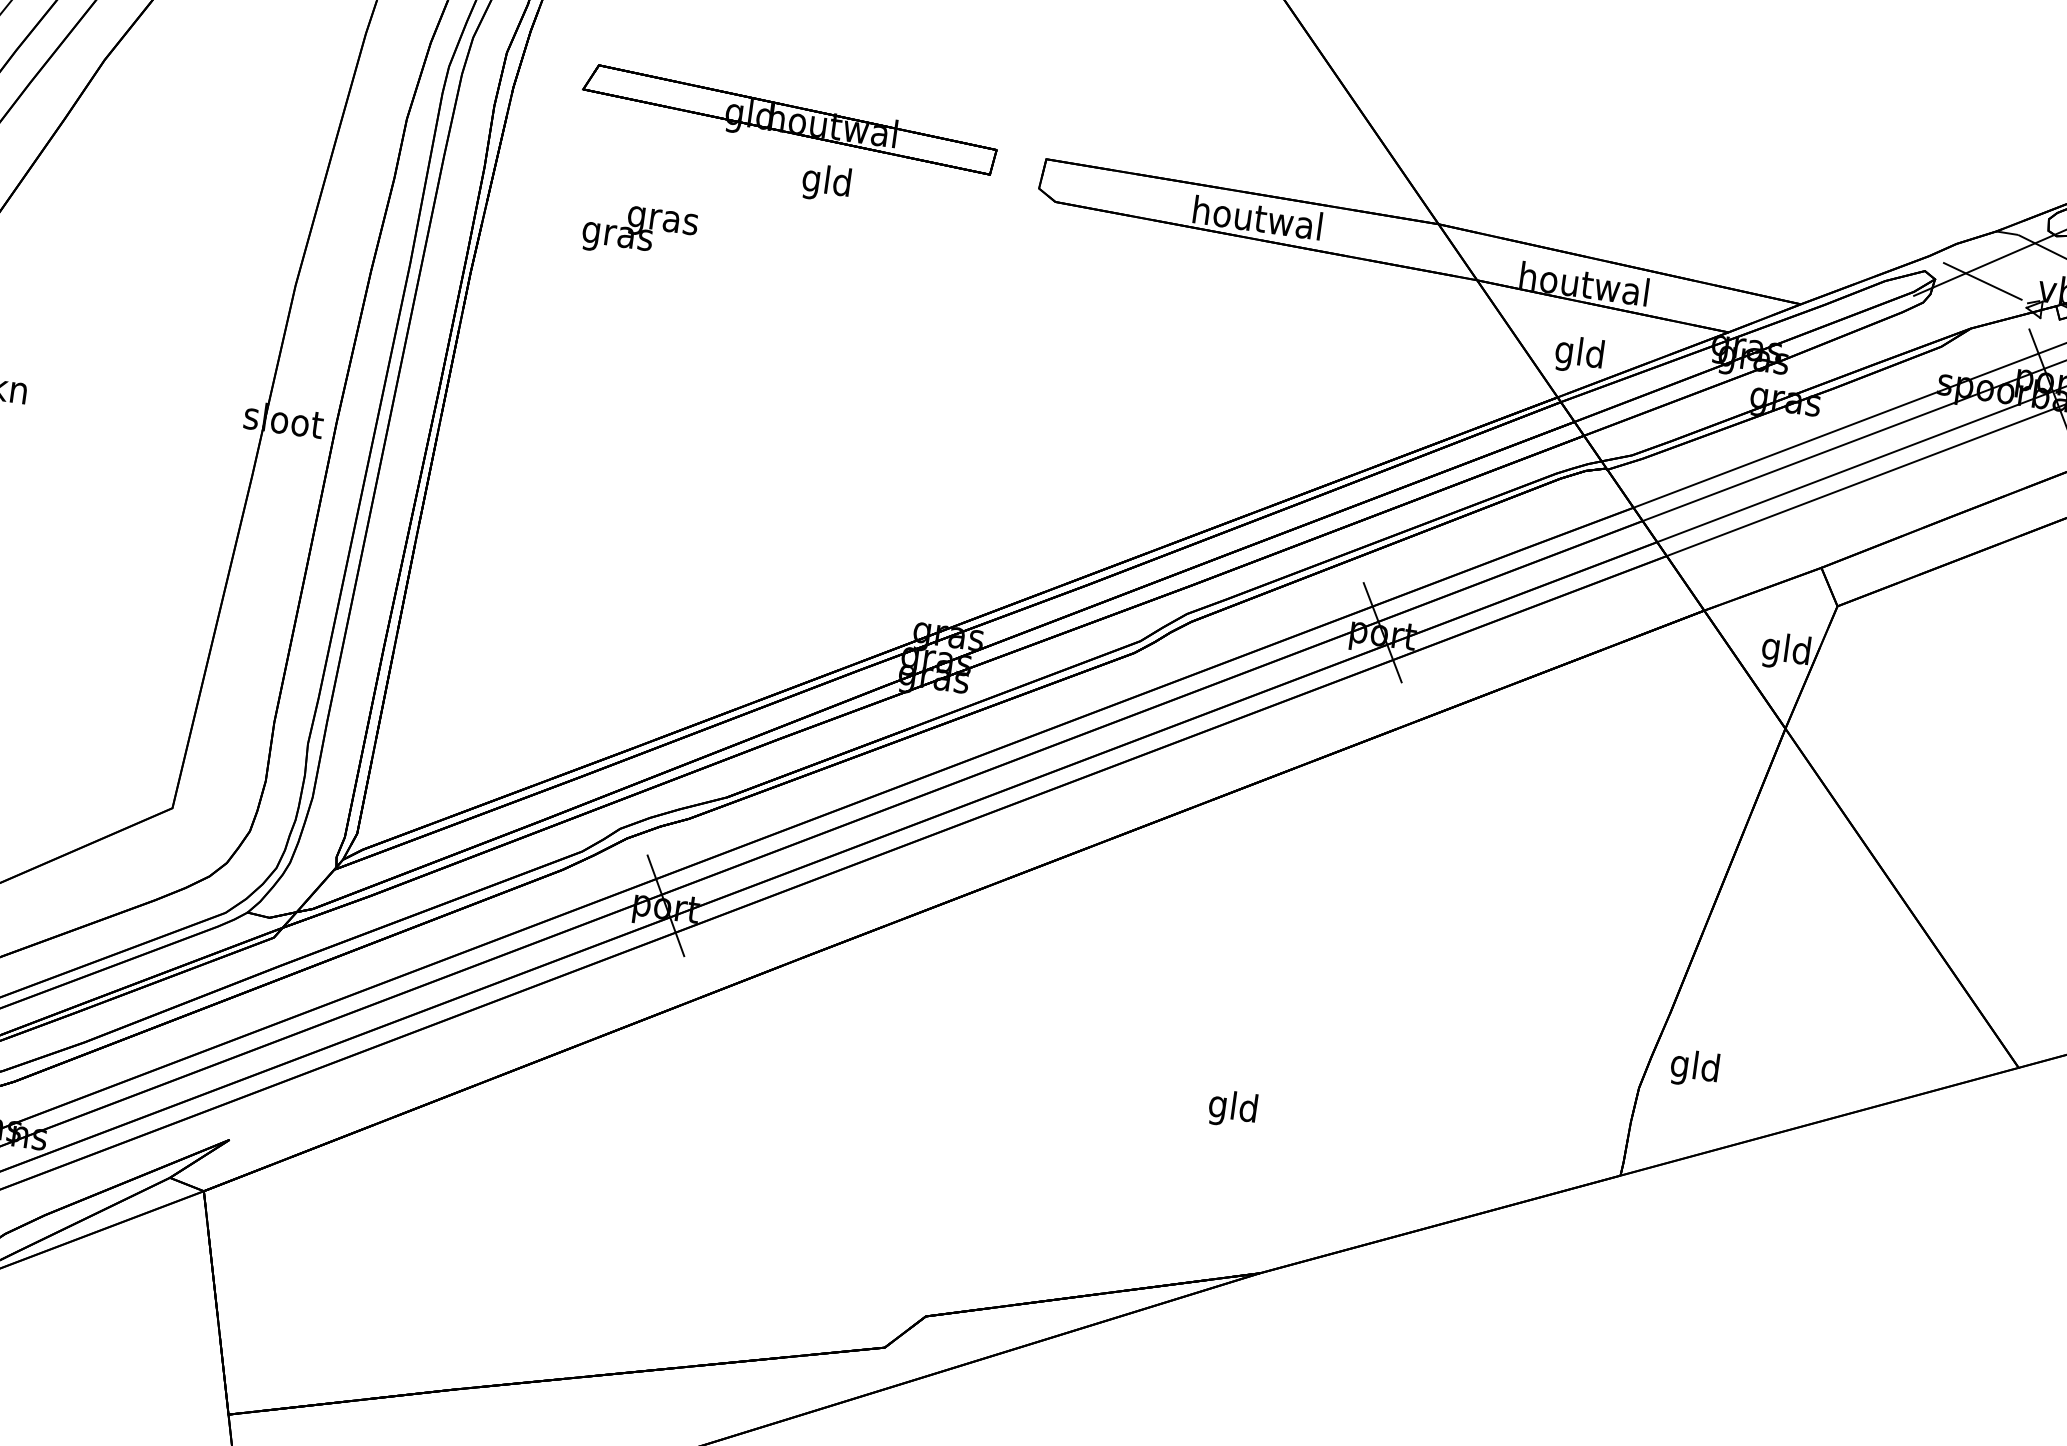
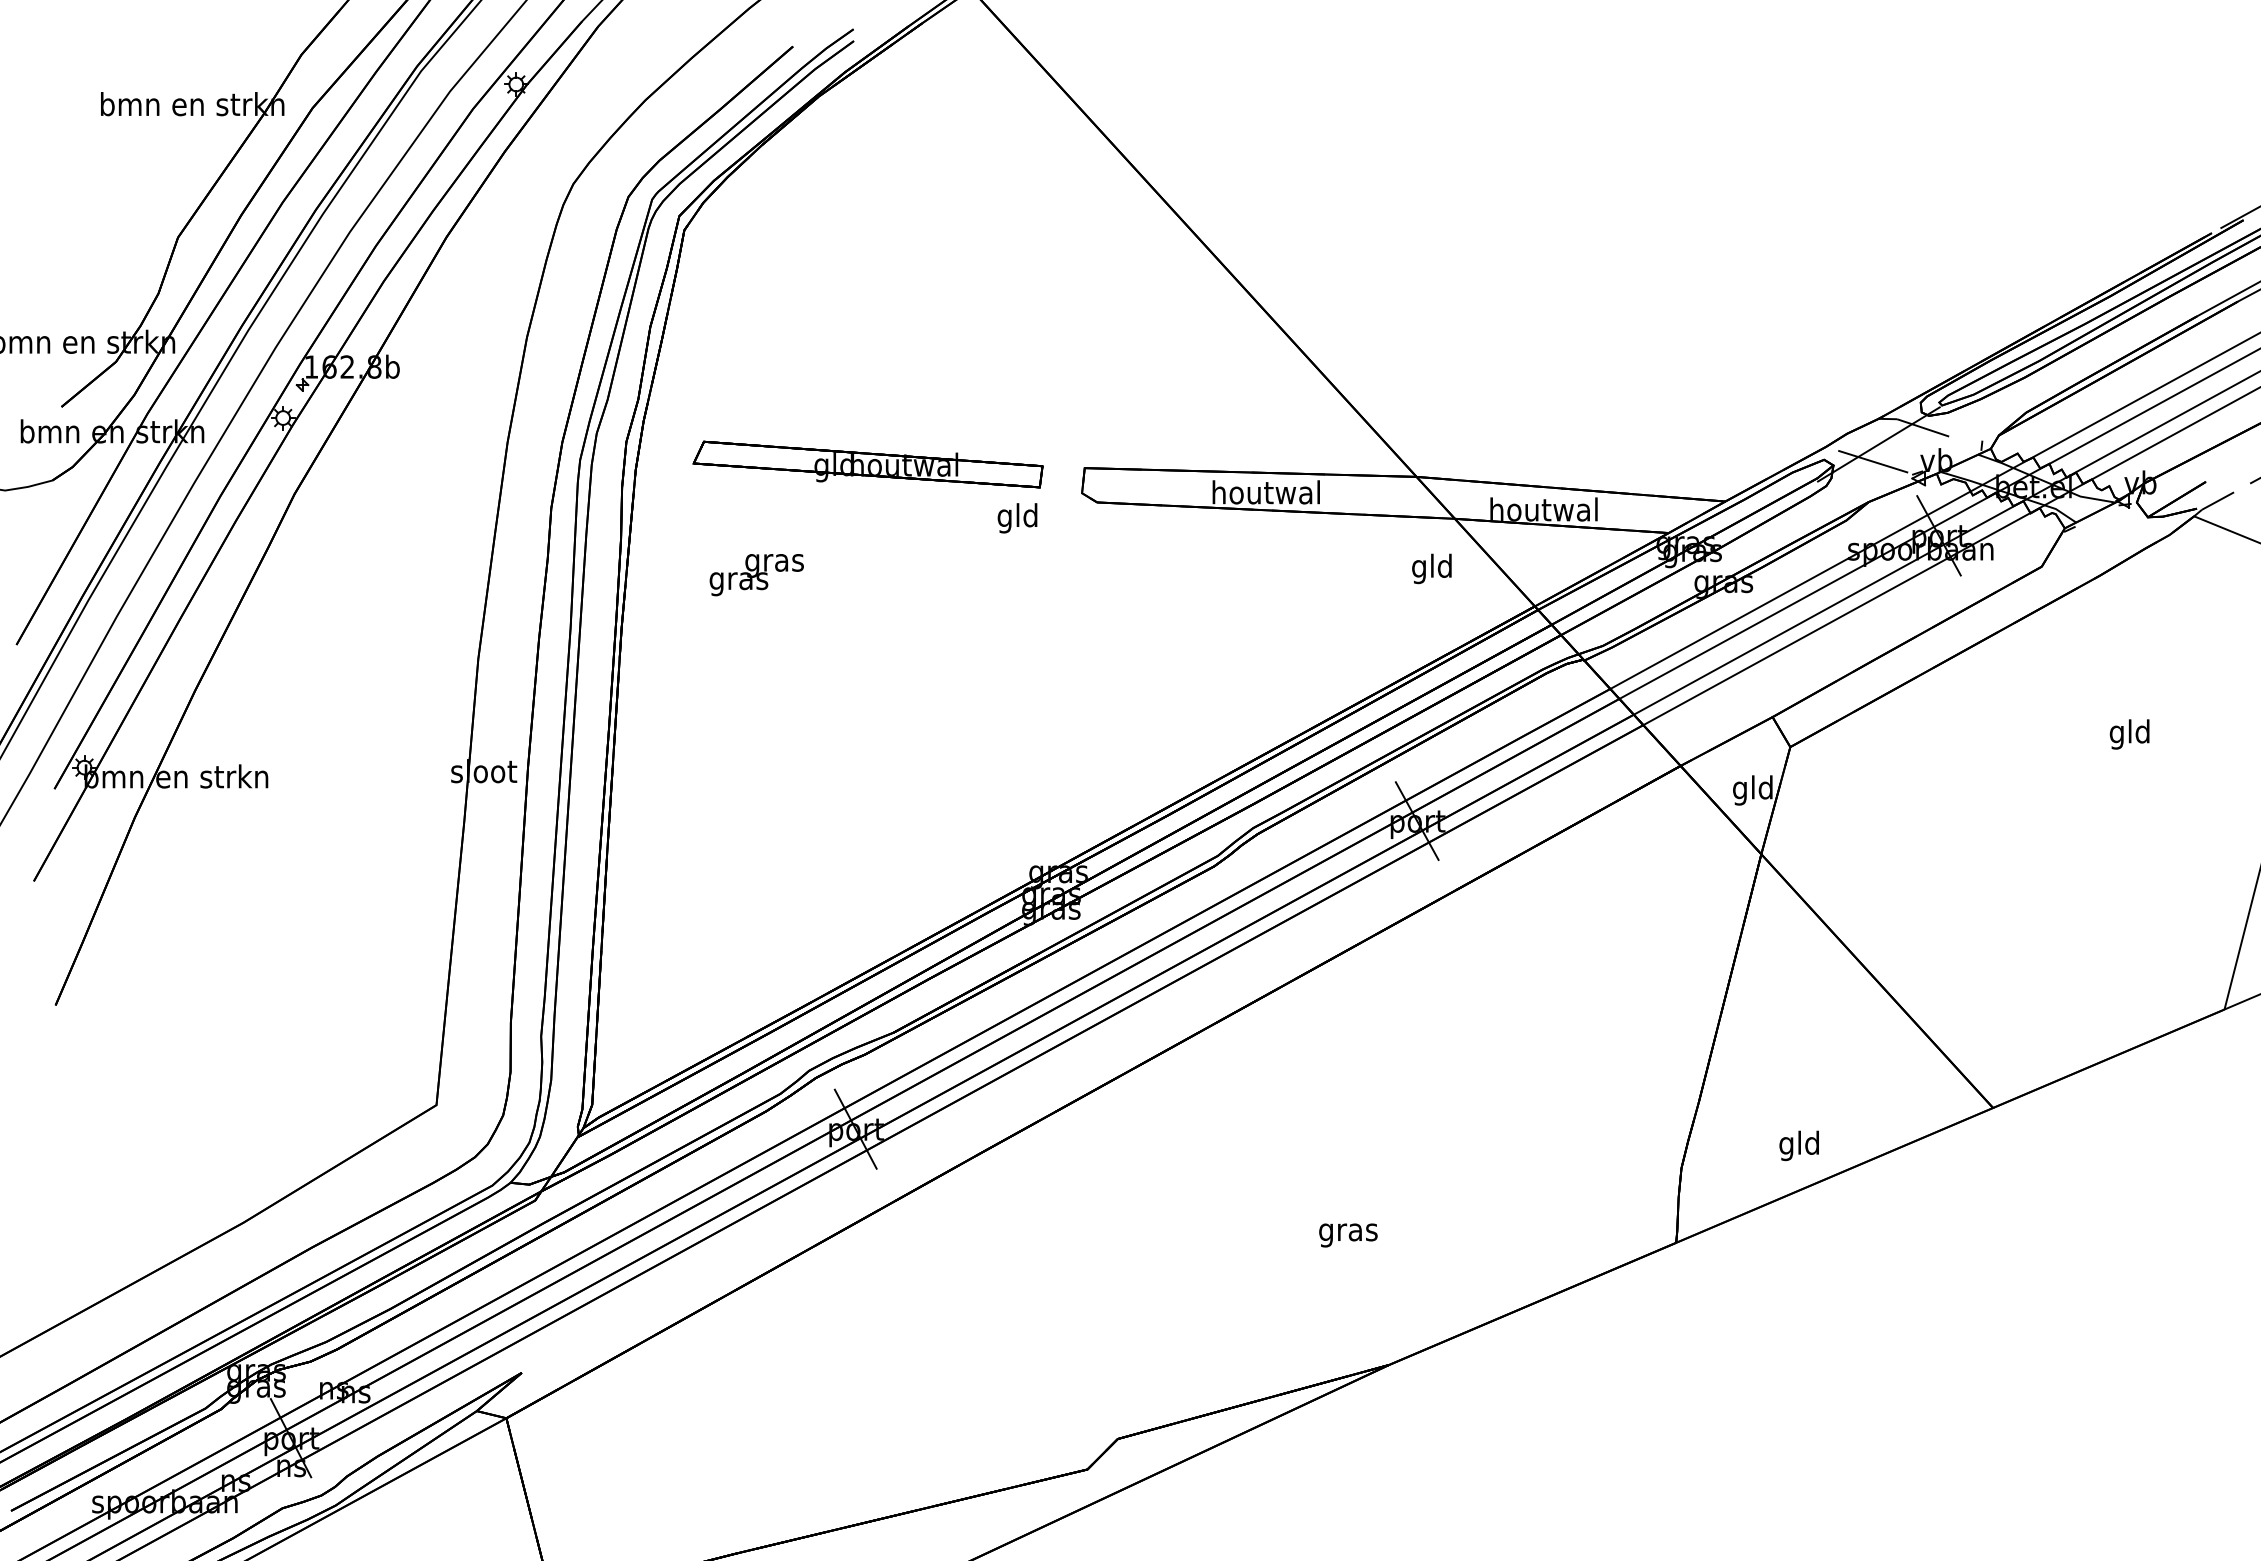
text: (826, 183) -> (1017, 518), moved
text: (1578, 354) -> (1431, 568), moved
text: (1693, 1068) -> (1798, 1145), moved
text: (1233, 1109) -> (1348, 1232), gld -> gras

